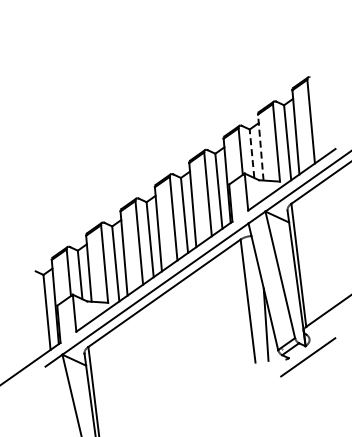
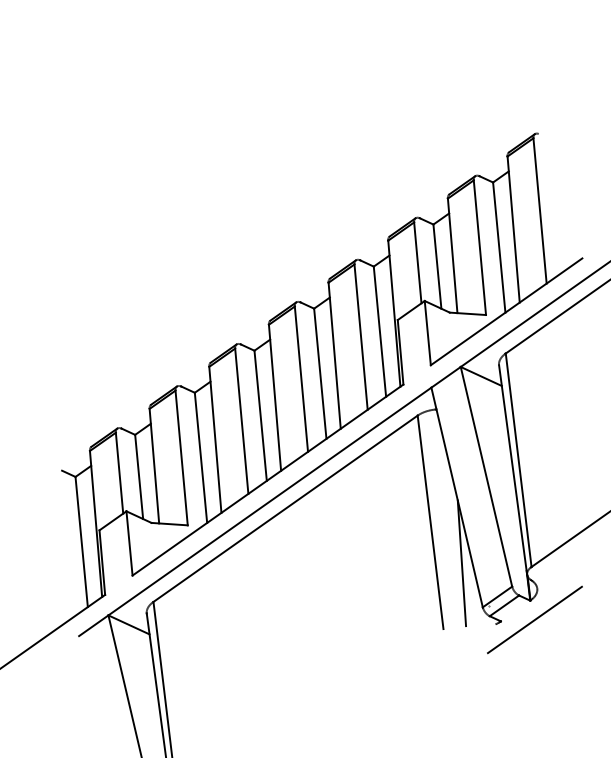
line: (260, 147) -> (452, 255), dashed -> solid
line: (251, 153) -> (436, 266), dashed -> solid

